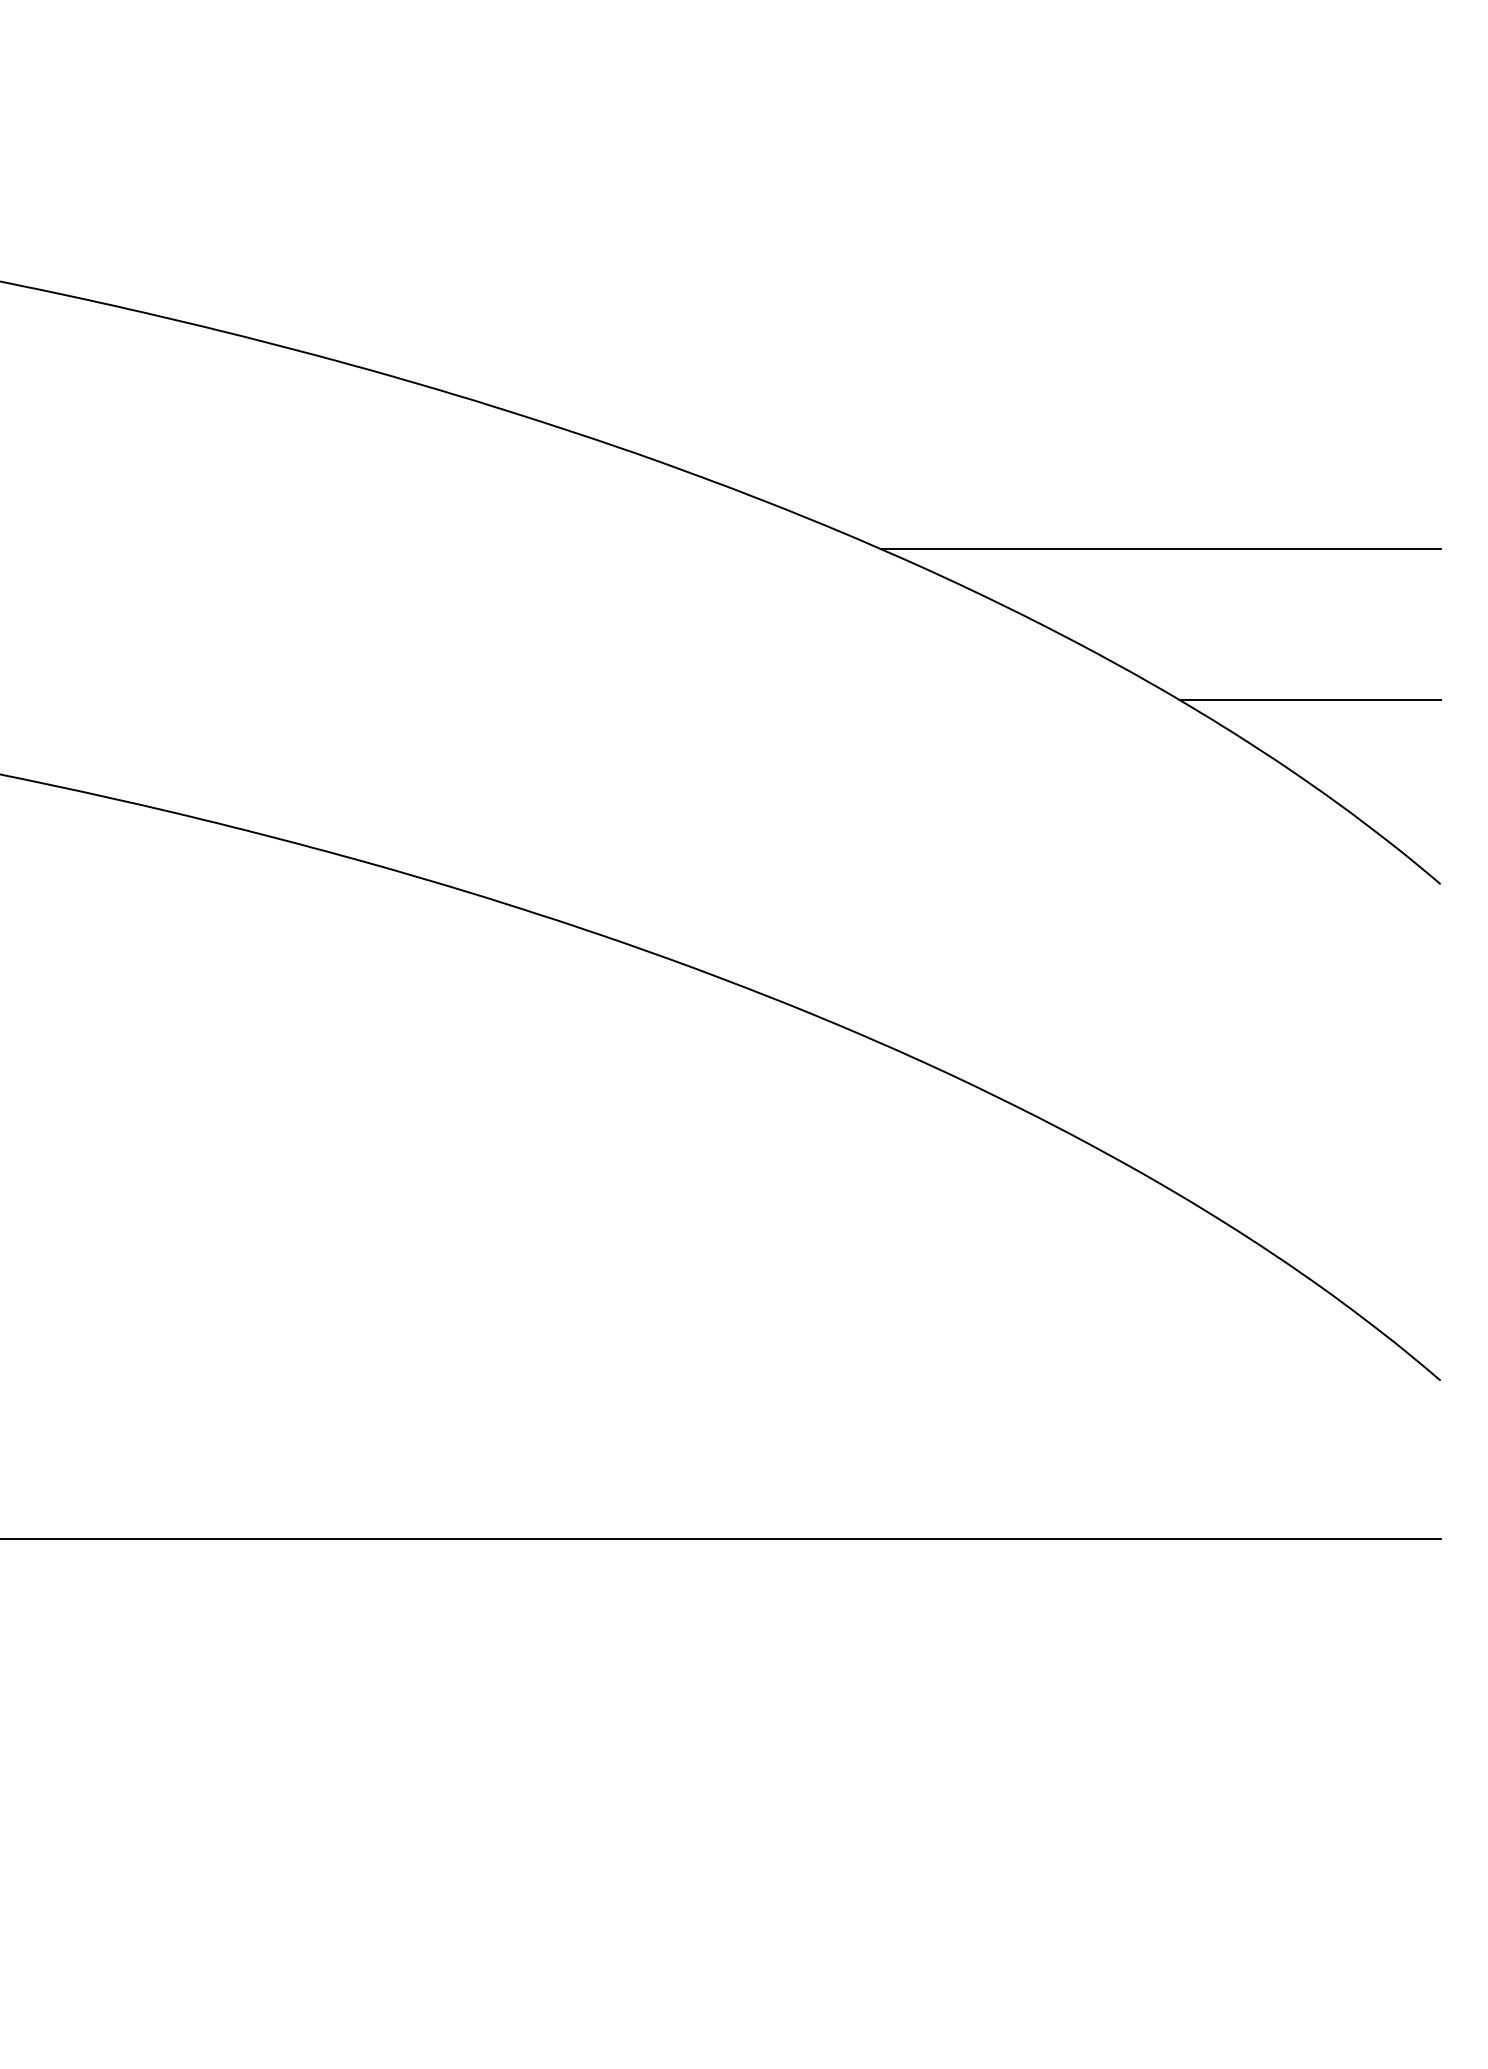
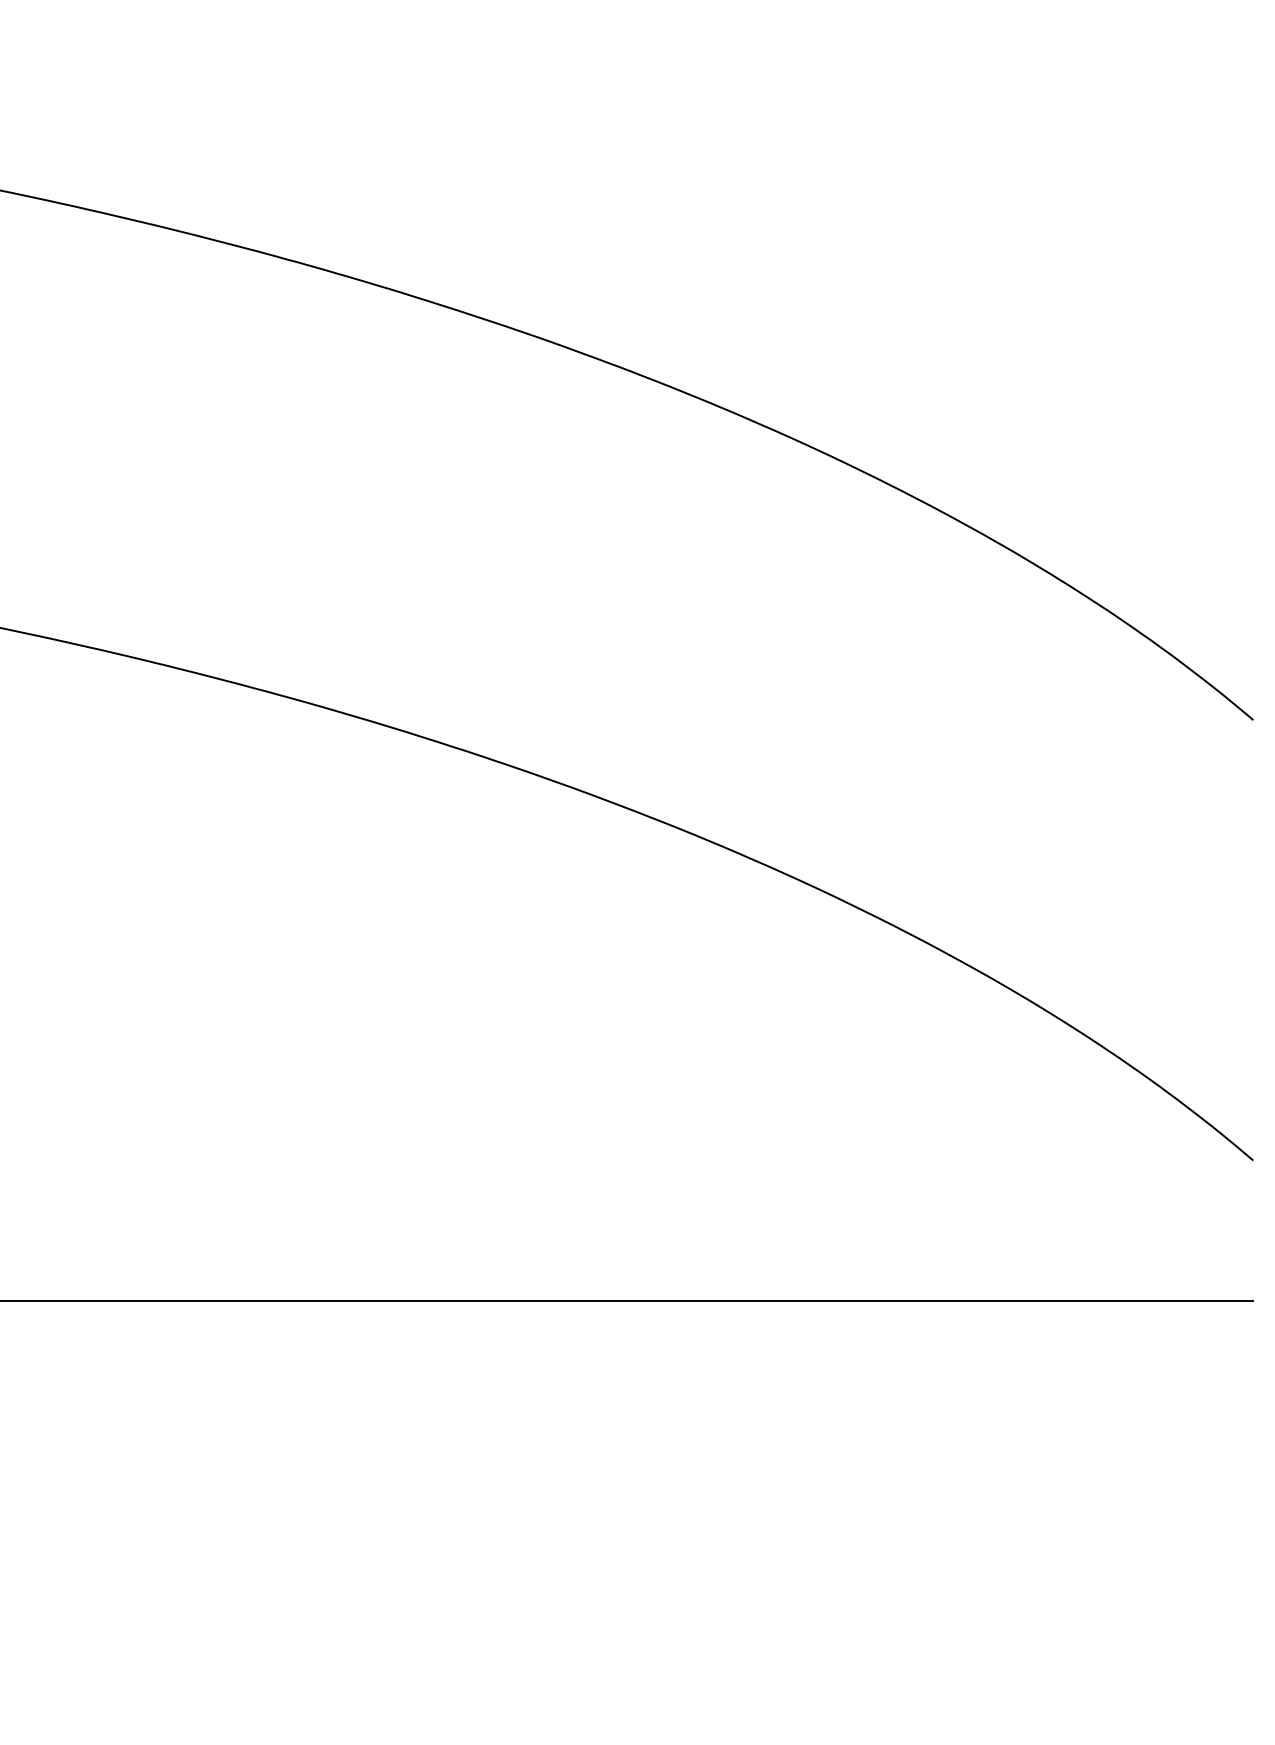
line: (1160, 549) -> (1004, 423), removed
line: (1309, 700) -> (1136, 557), removed

